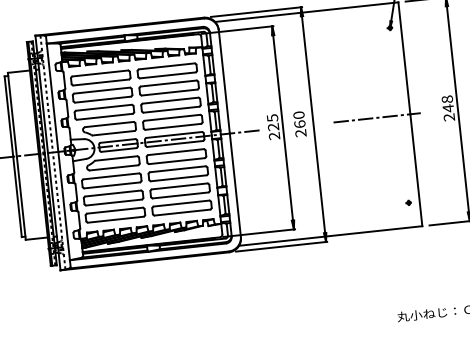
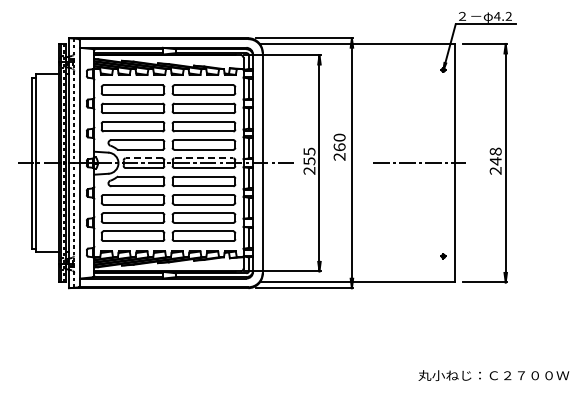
text: (299, 123) -> (339, 146), moved
text: (273, 127) -> (309, 161), 225 -> 255
line: (174, 135) -> (204, 158), solid -> dashed
line: (117, 141) -> (143, 158), solid -> dashed

